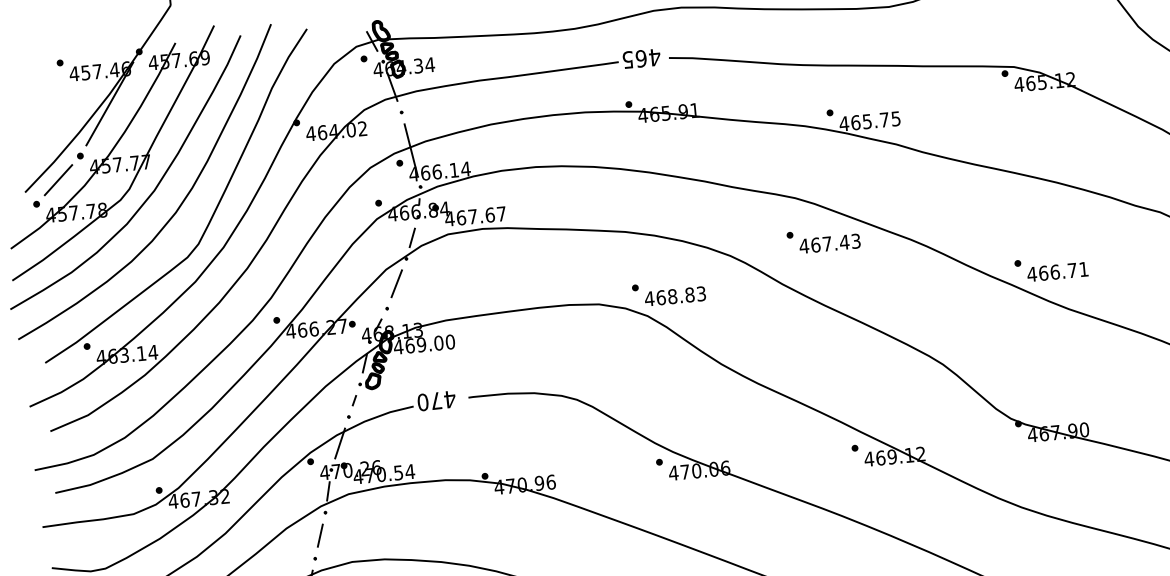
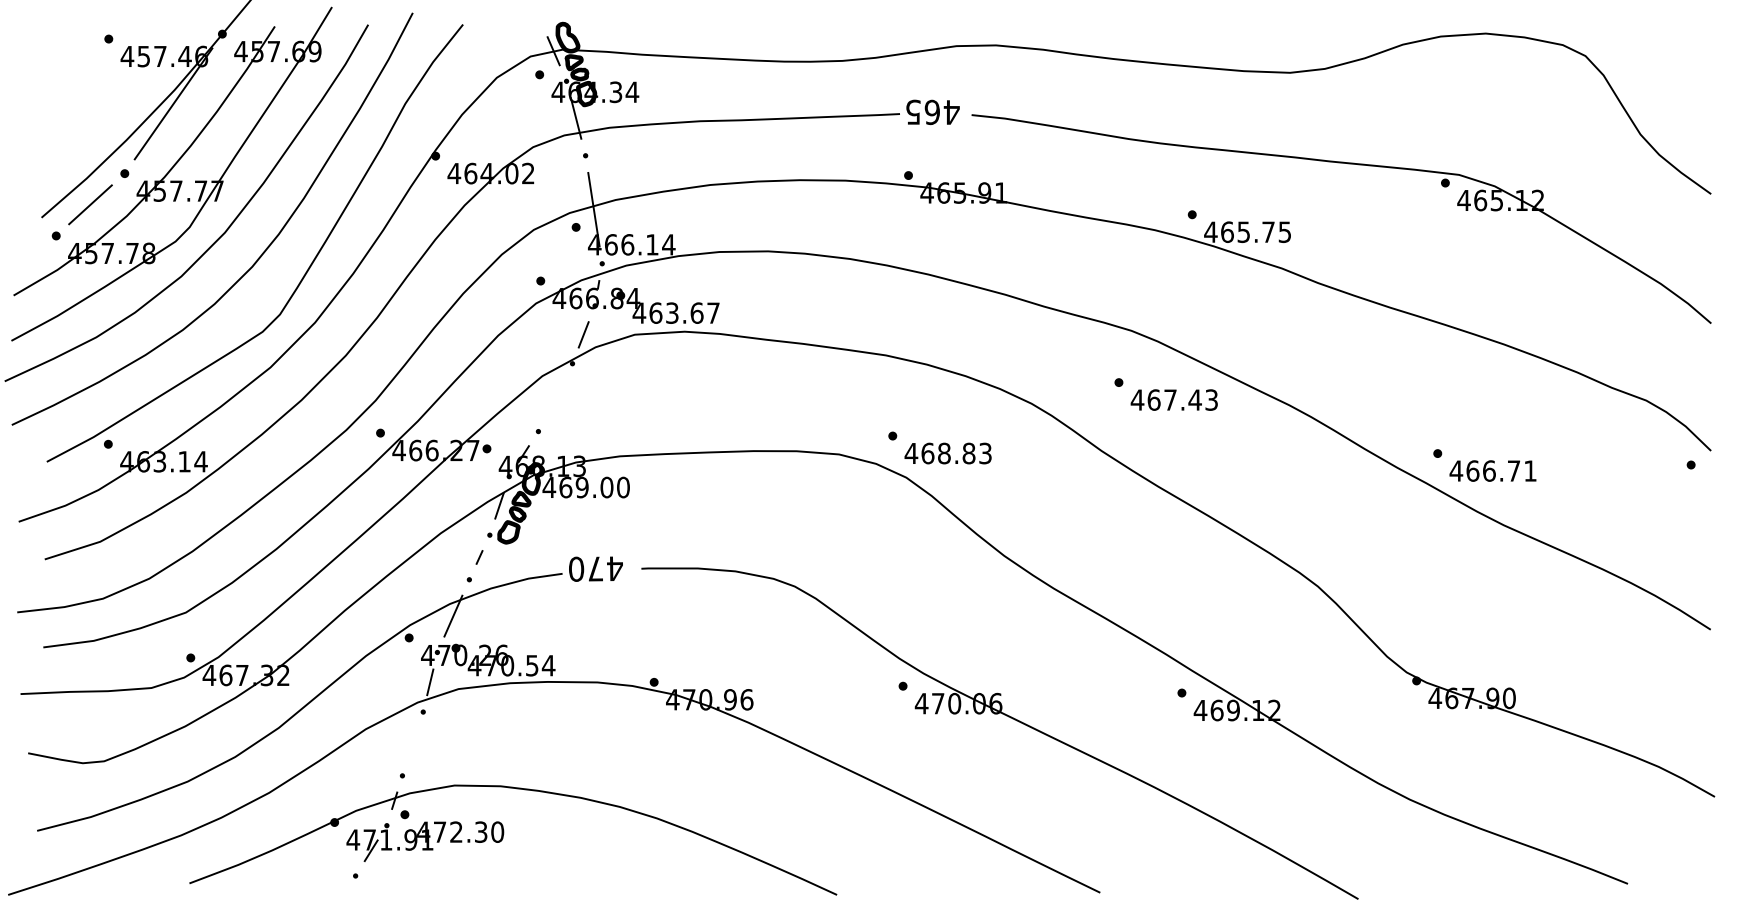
text: (472, 216) -> (672, 312), 467.67 -> 463.67
line: (396, 283) -> (555, 397), removed
line: (320, 535) -> (412, 743), removed

